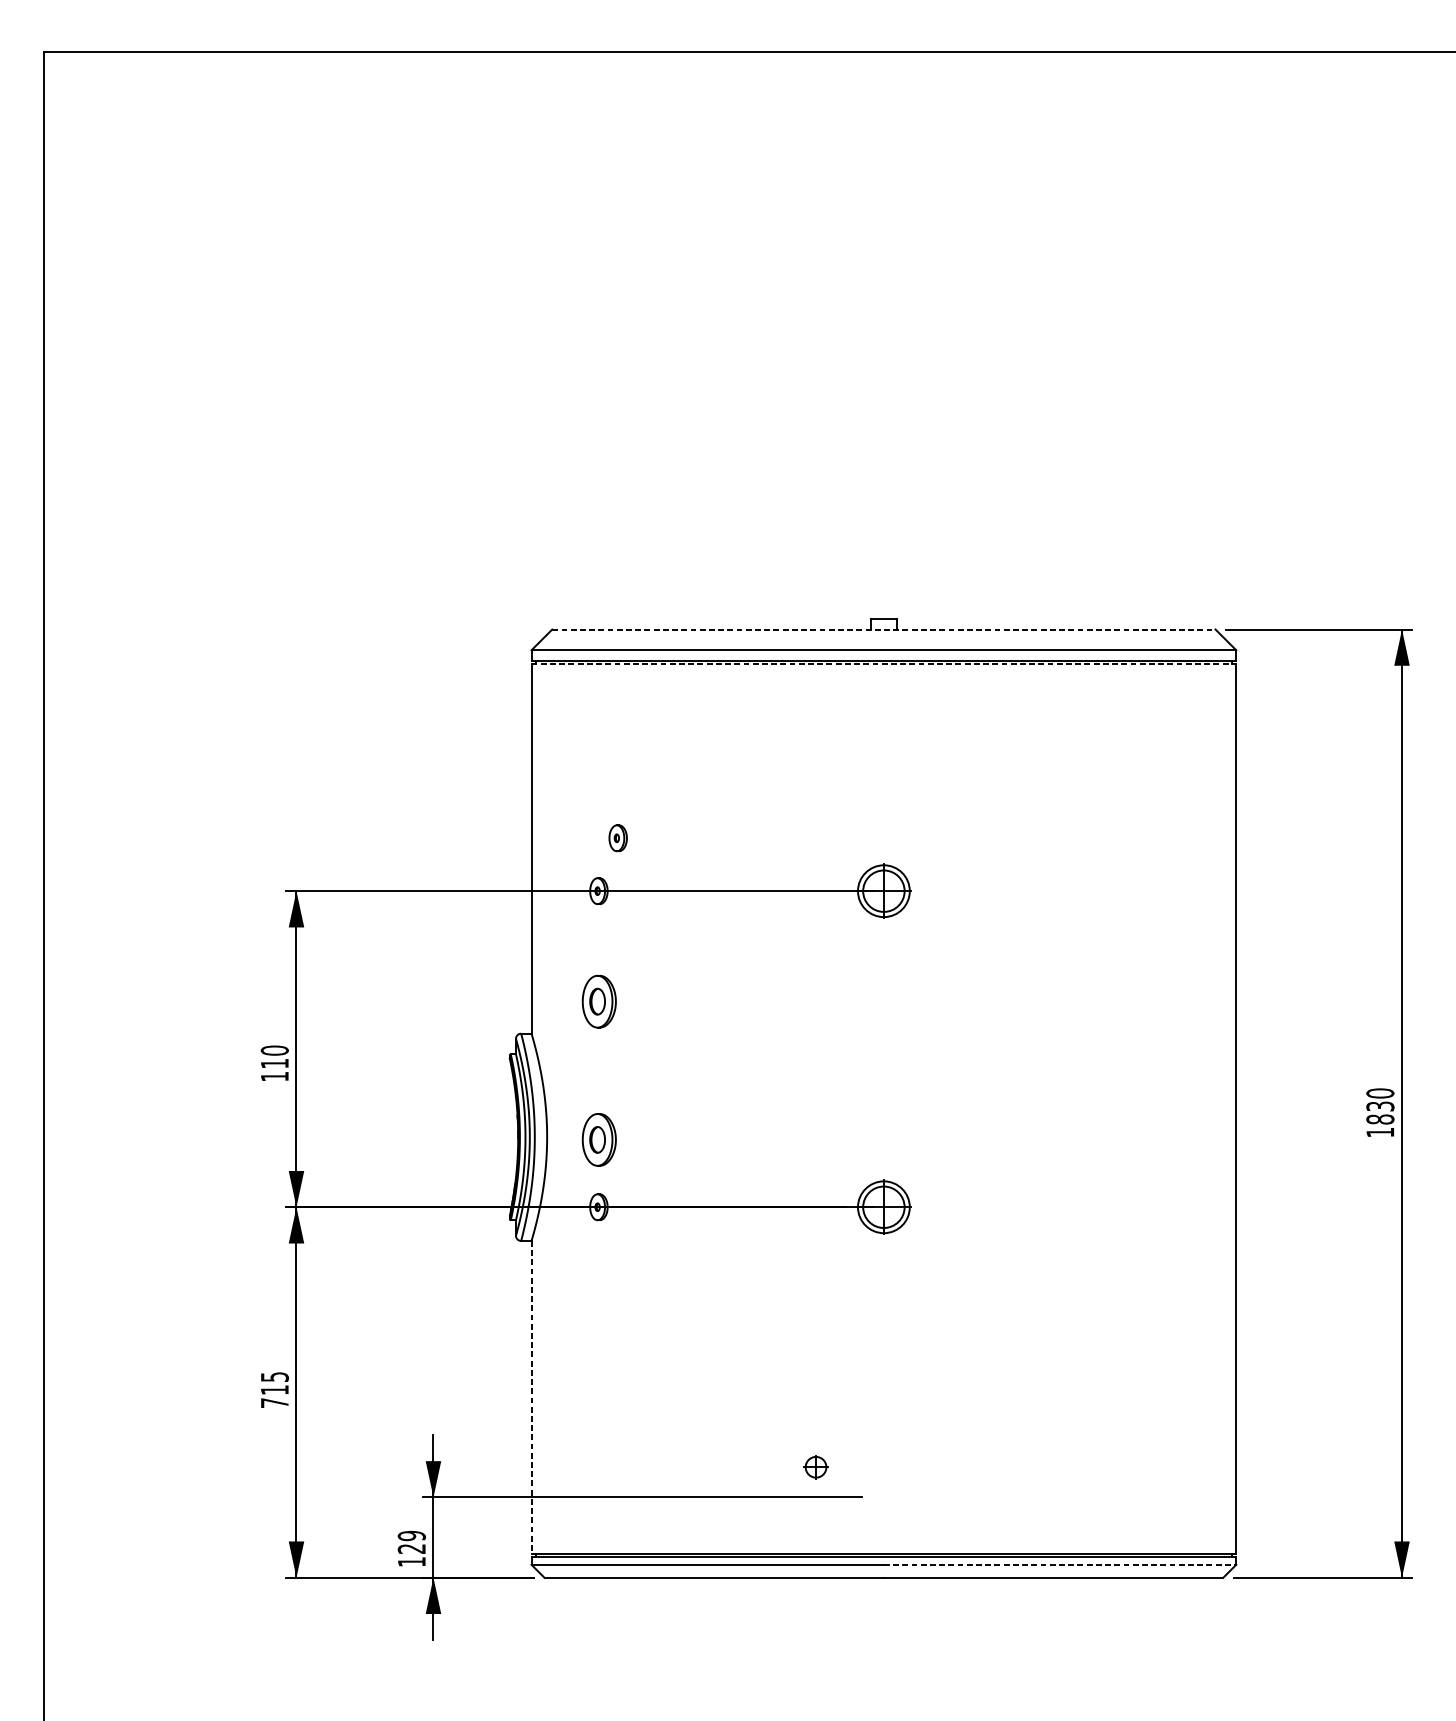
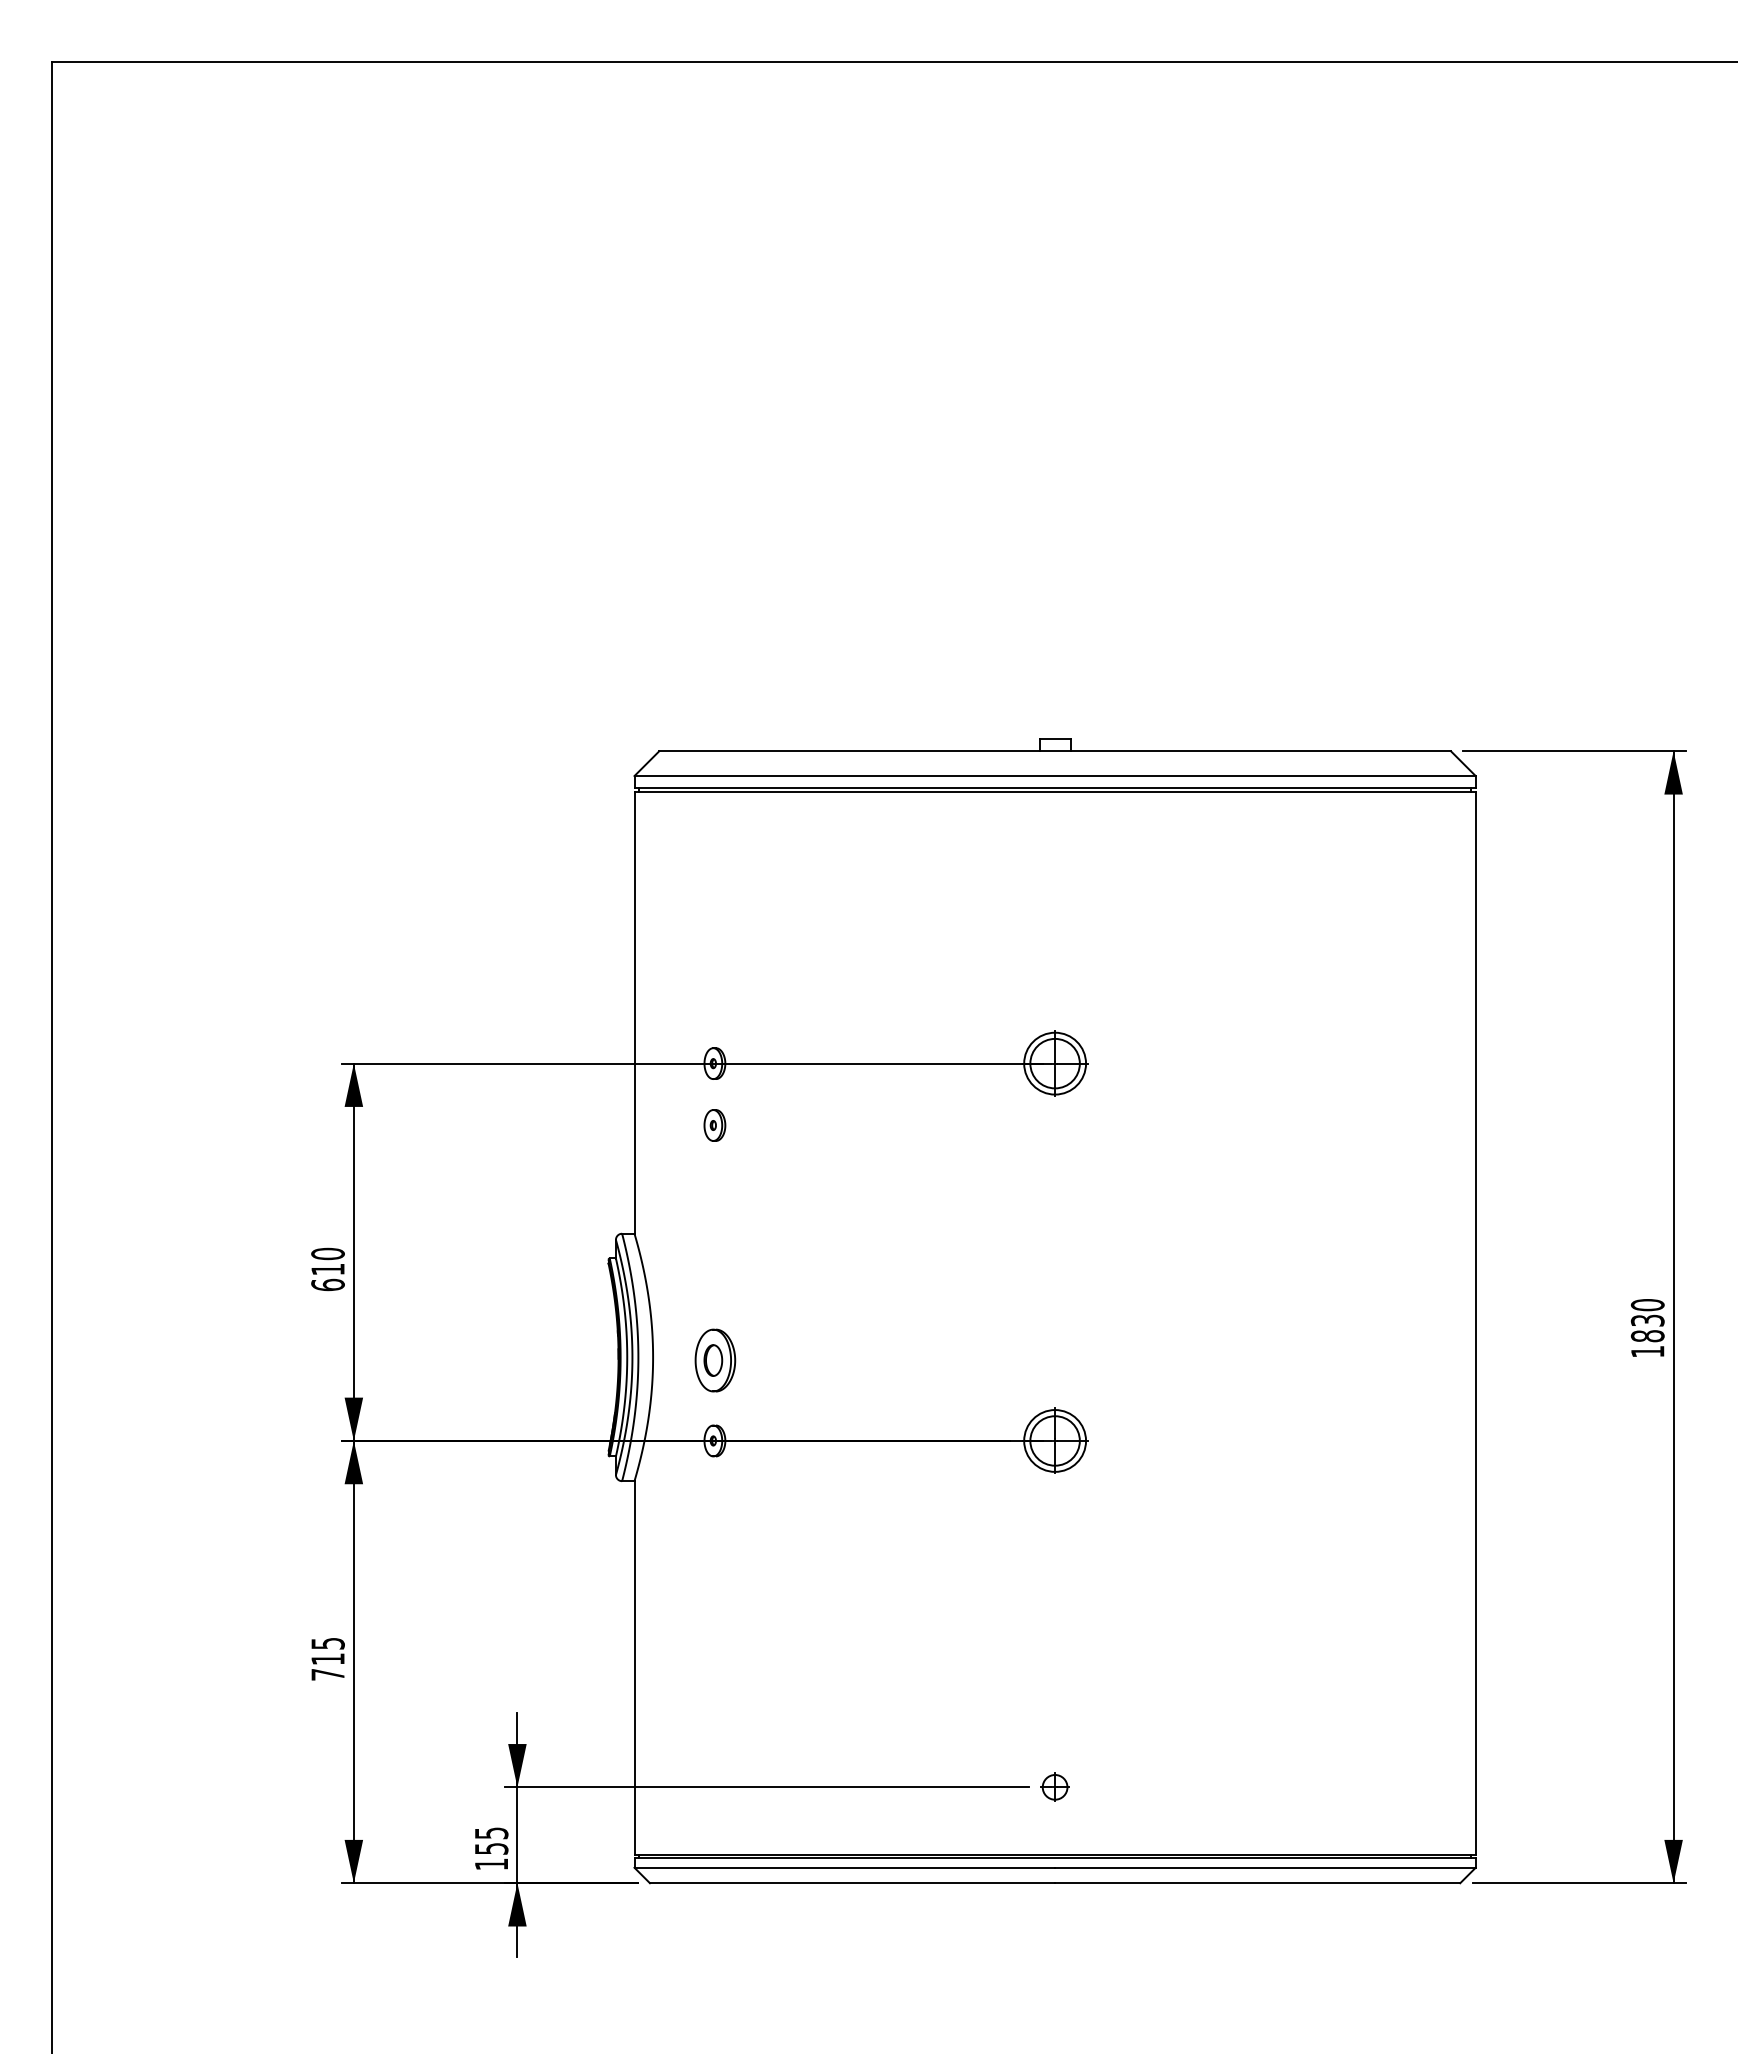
line: (884, 629) -> (1055, 751), dashed -> solid
line: (884, 664) -> (1055, 792), dashed -> solid
part: (617, 838) -> (714, 1125), moved
part: (599, 1001) -> (715, 1195), removed
text: (274, 1076) -> (327, 1284), 110 -> 610
line: (531, 1397) -> (634, 1667), dashed -> solid
part: (815, 1466) -> (1054, 1786), moved
text: (411, 1541) -> (491, 1840), 129 -> 155
line: (1060, 1564) -> (1265, 1867), dashed -> solid

